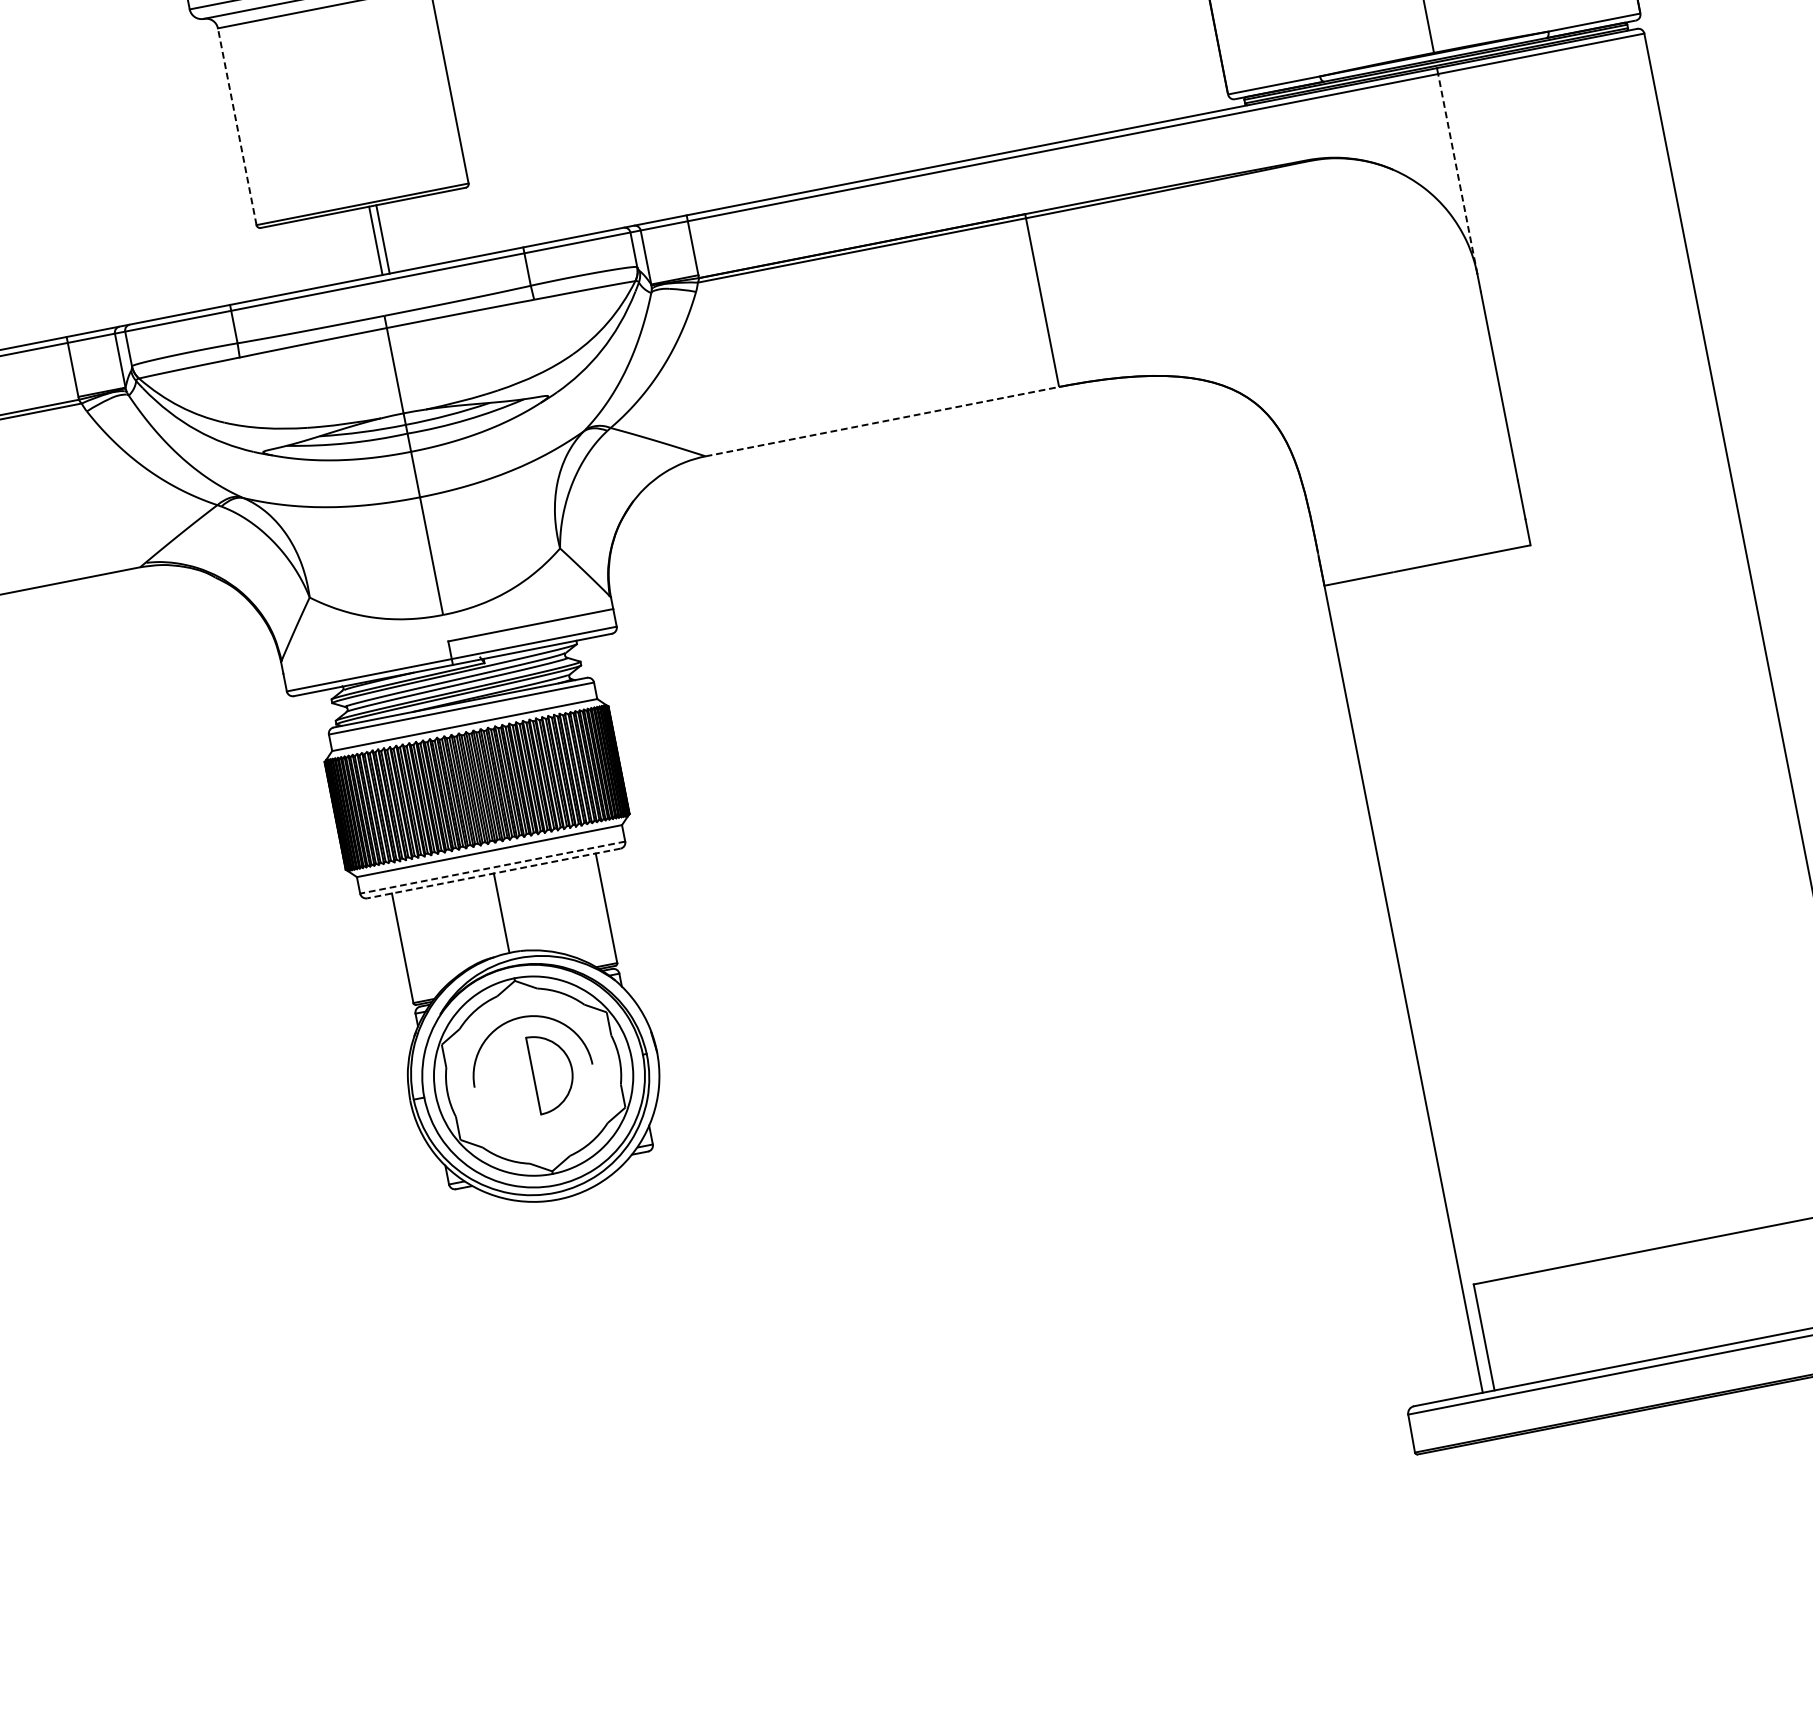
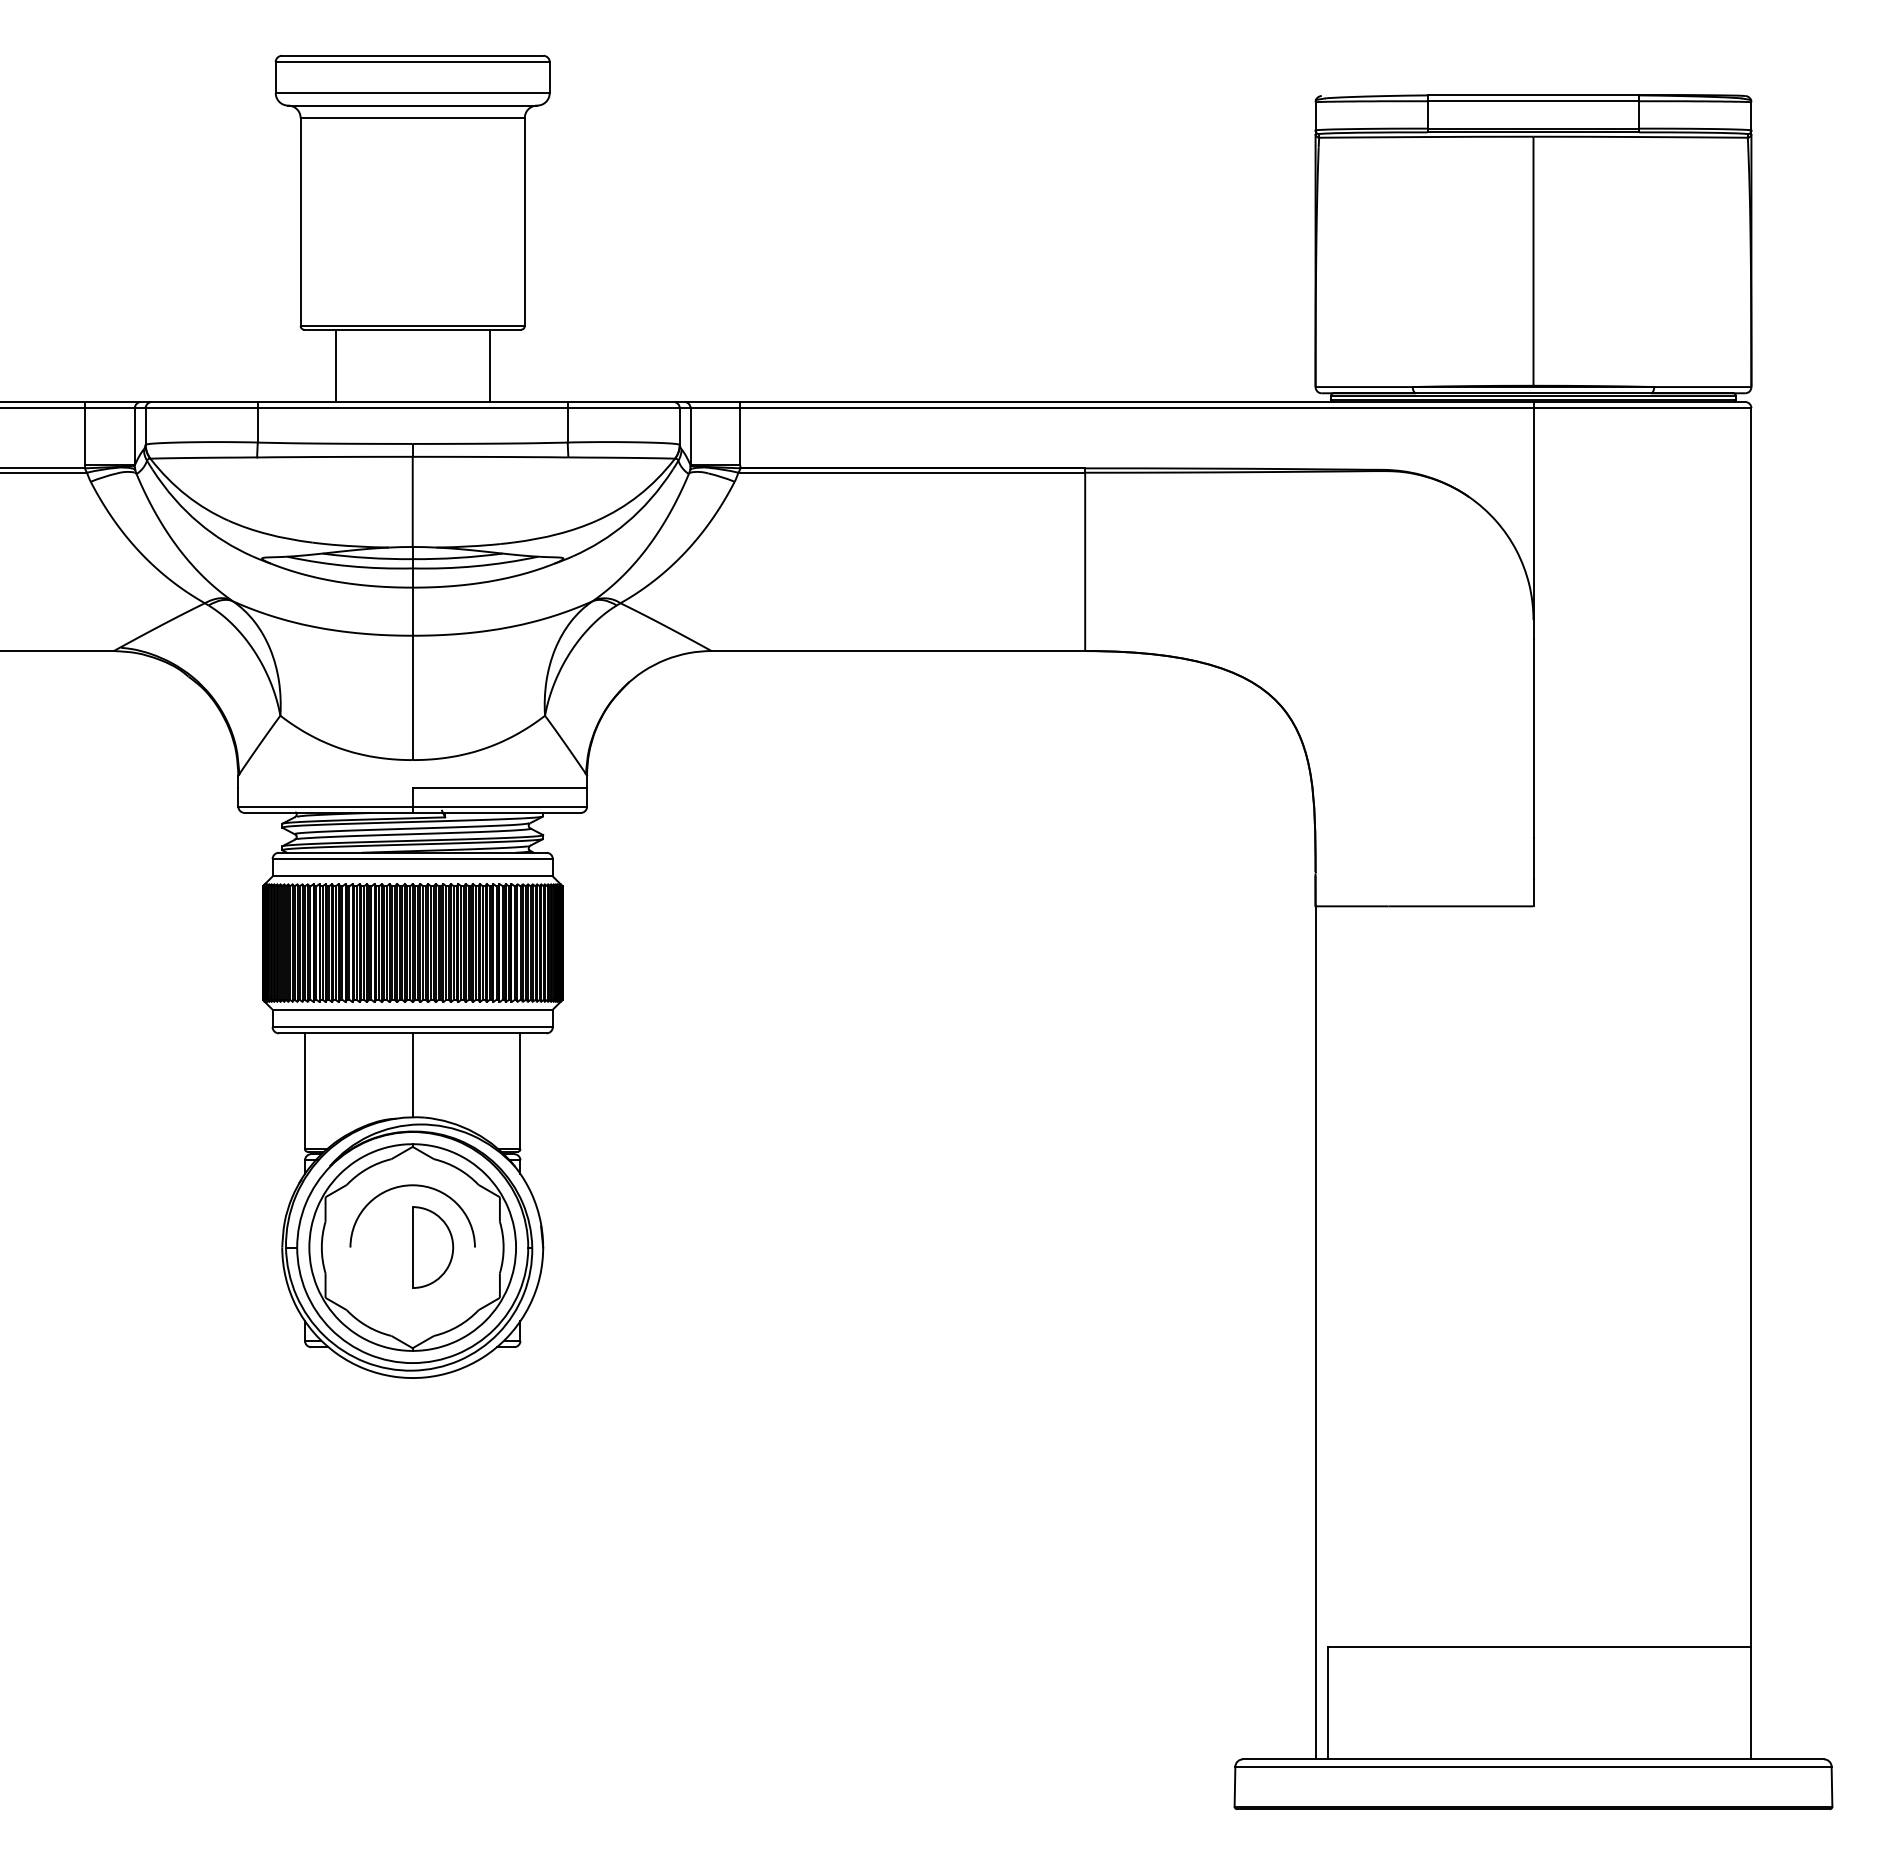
line: (237, 127) -> (300, 222), dashed -> solid
line: (1457, 174) -> (1533, 514), dashed -> solid
line: (382, 239) -> (335, 365), moved
line: (375, 240) -> (489, 365), moved
line: (882, 422) -> (898, 651), dashed -> solid
line: (492, 867) -> (412, 1027), dashed -> solid
line: (493, 873) -> (412, 1033), dashed -> solid

